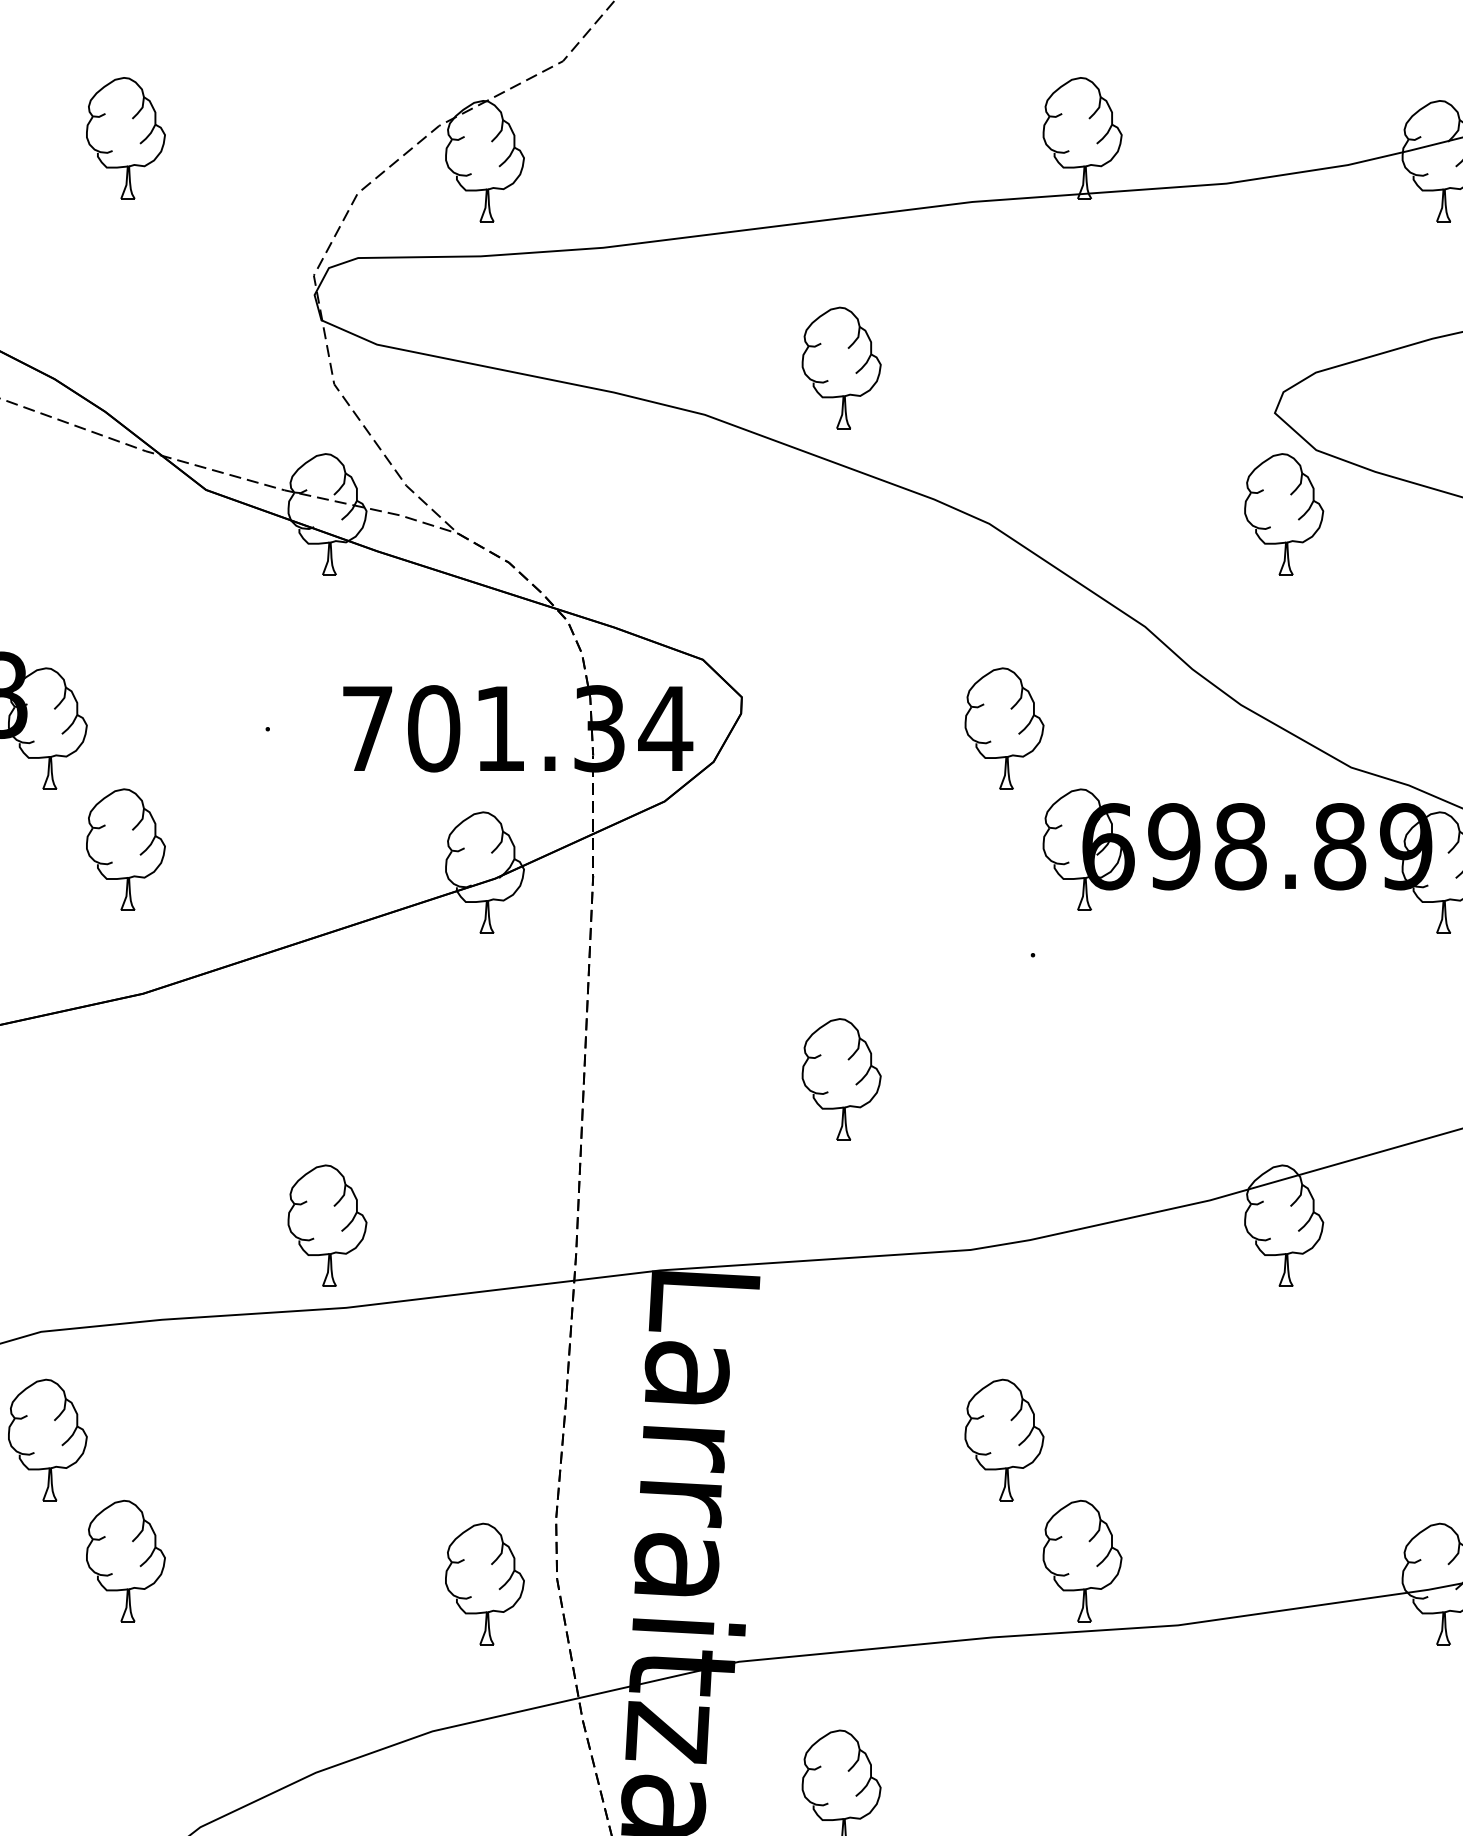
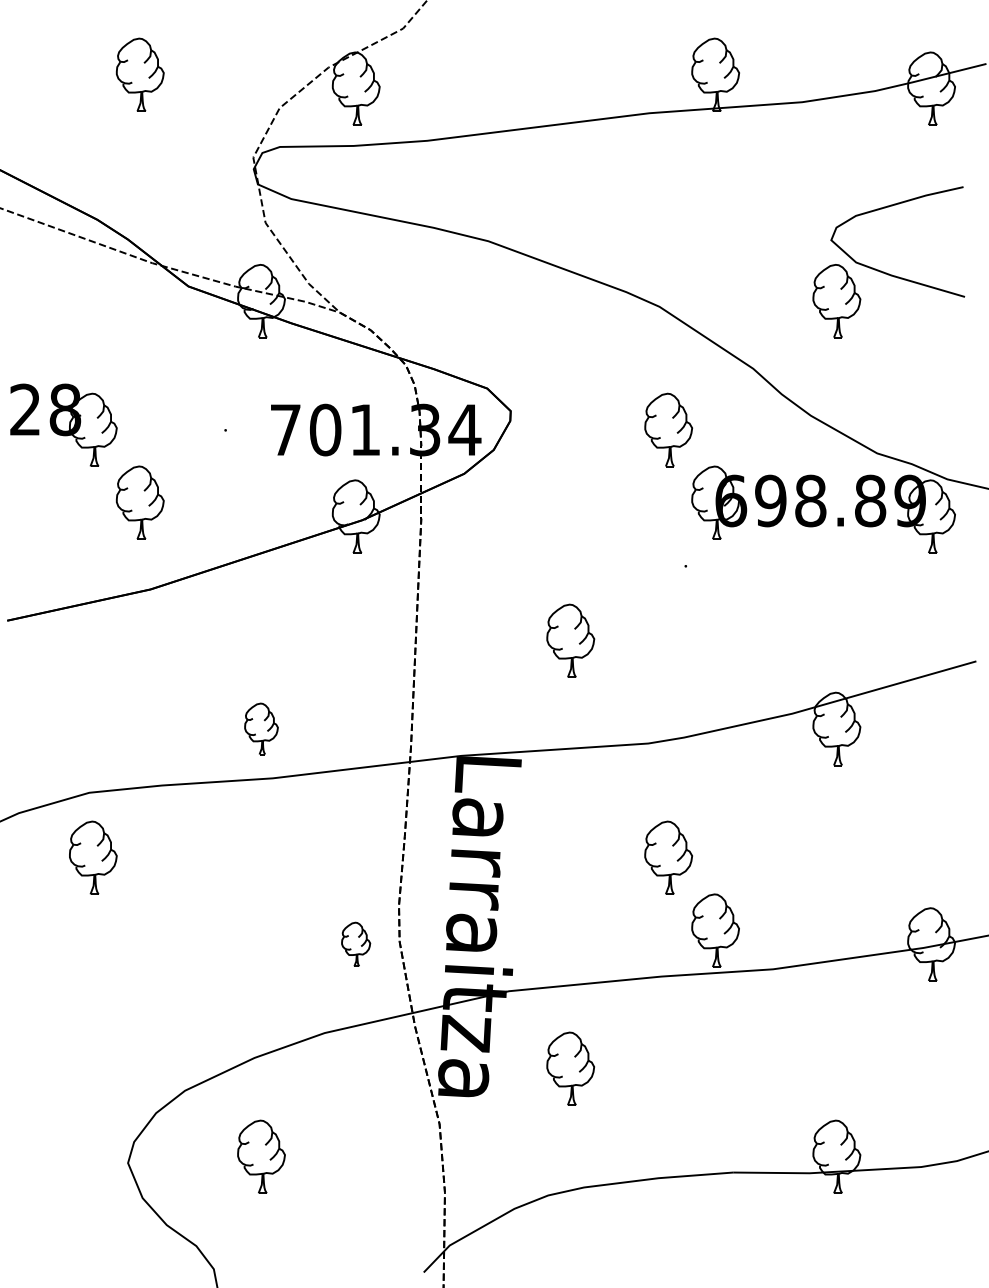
part: (841, 366) -> (570, 212), removed
part: (327, 1224) -> (261, 728), size x0.7
part: (124, 1560) -> (139, 930), removed
part: (483, 1584) -> (355, 944), size x0.6

